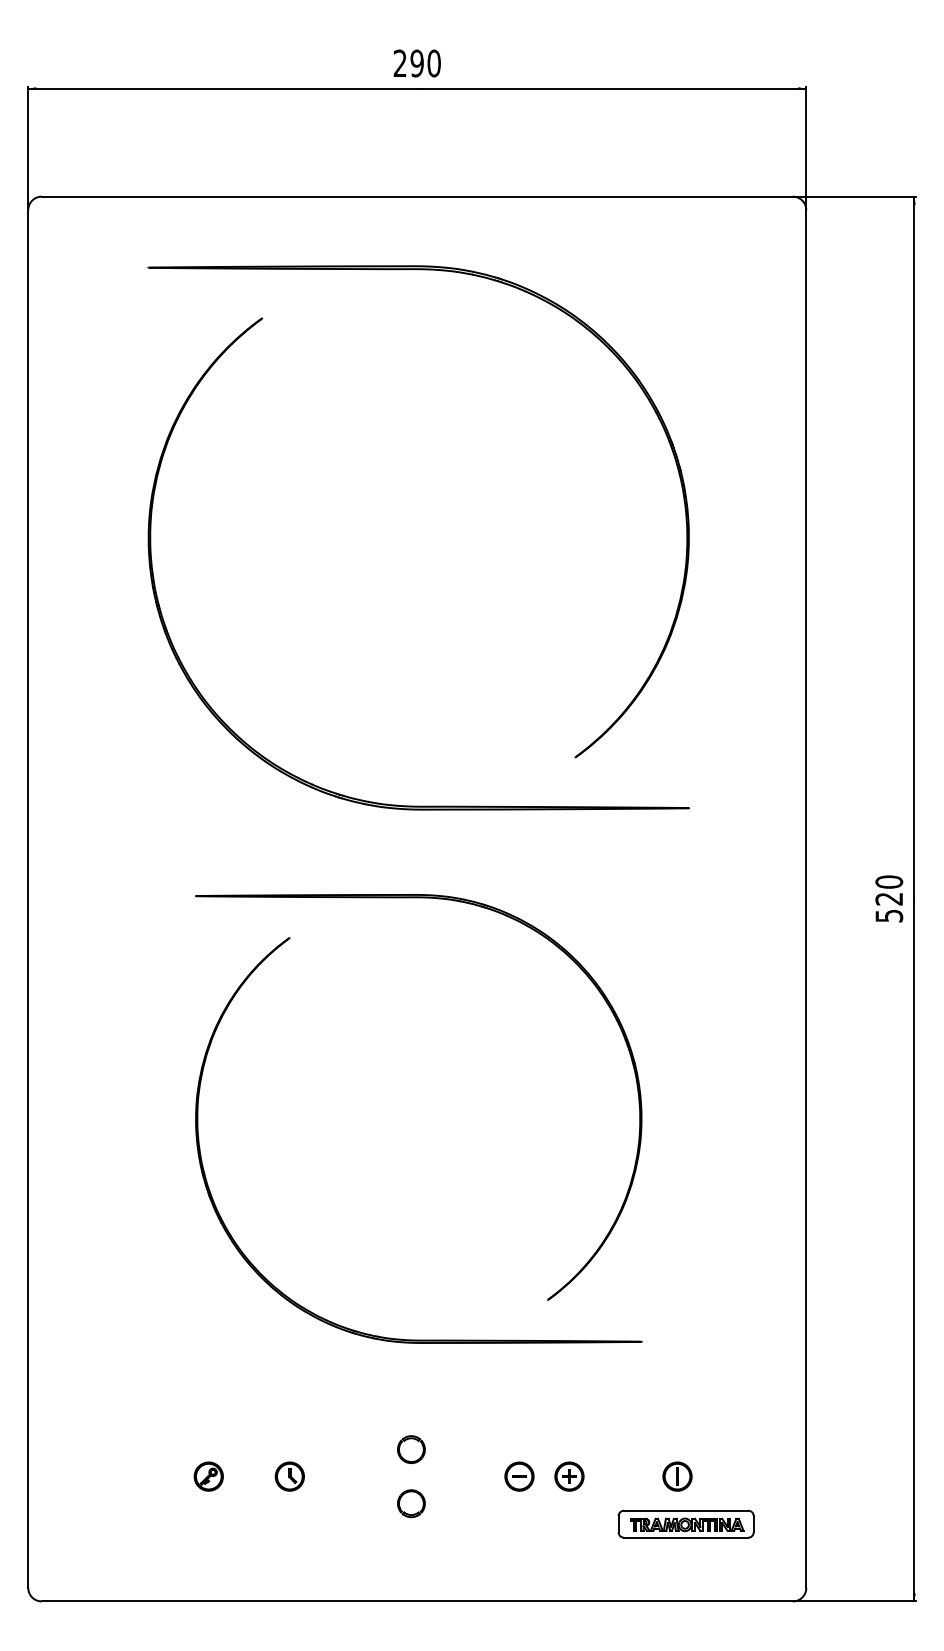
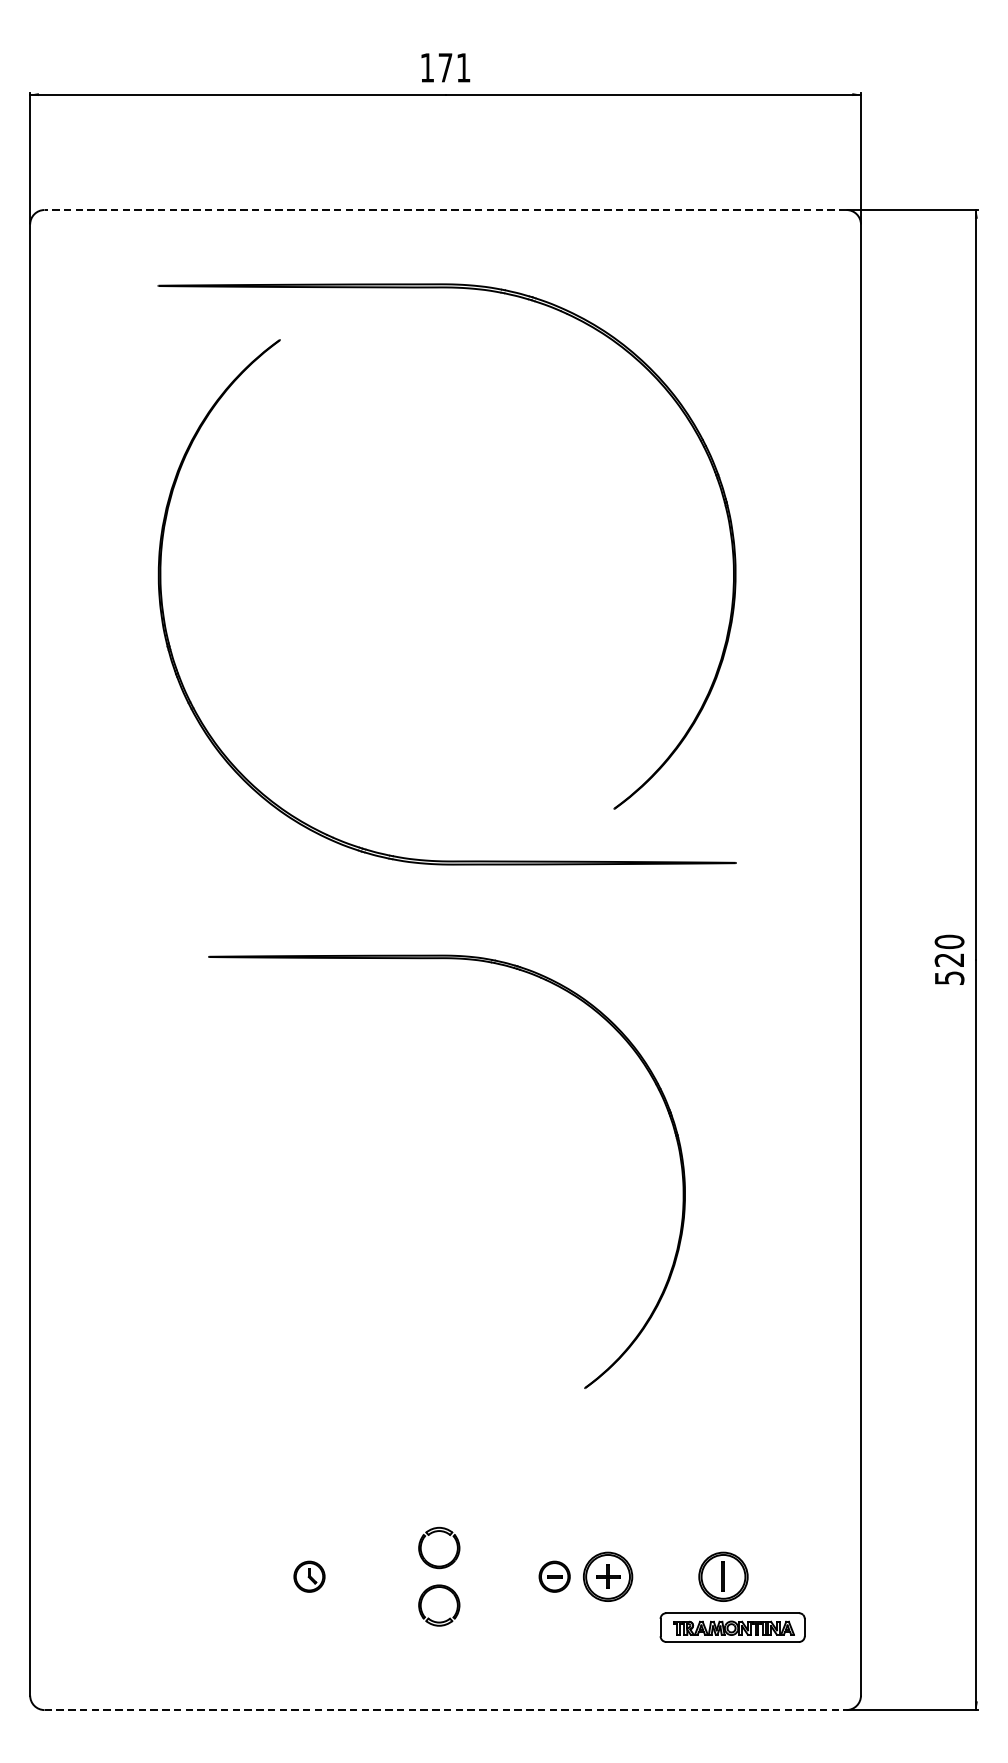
text: (416, 63) -> (444, 67), 290 -> 171
line: (417, 196) -> (445, 209), solid -> dashed
part: (401, 1338) -> (428, 1429), removed
part: (411, 1449) -> (439, 1547), size x1.4
part: (208, 1476) -> (222, 1576), removed
part: (569, 1476) -> (608, 1576), size x1.6
part: (677, 1476) -> (723, 1576), size x1.6
part: (411, 1503) -> (439, 1605), size x1.4
line: (417, 1601) -> (445, 1710), solid -> dashed

